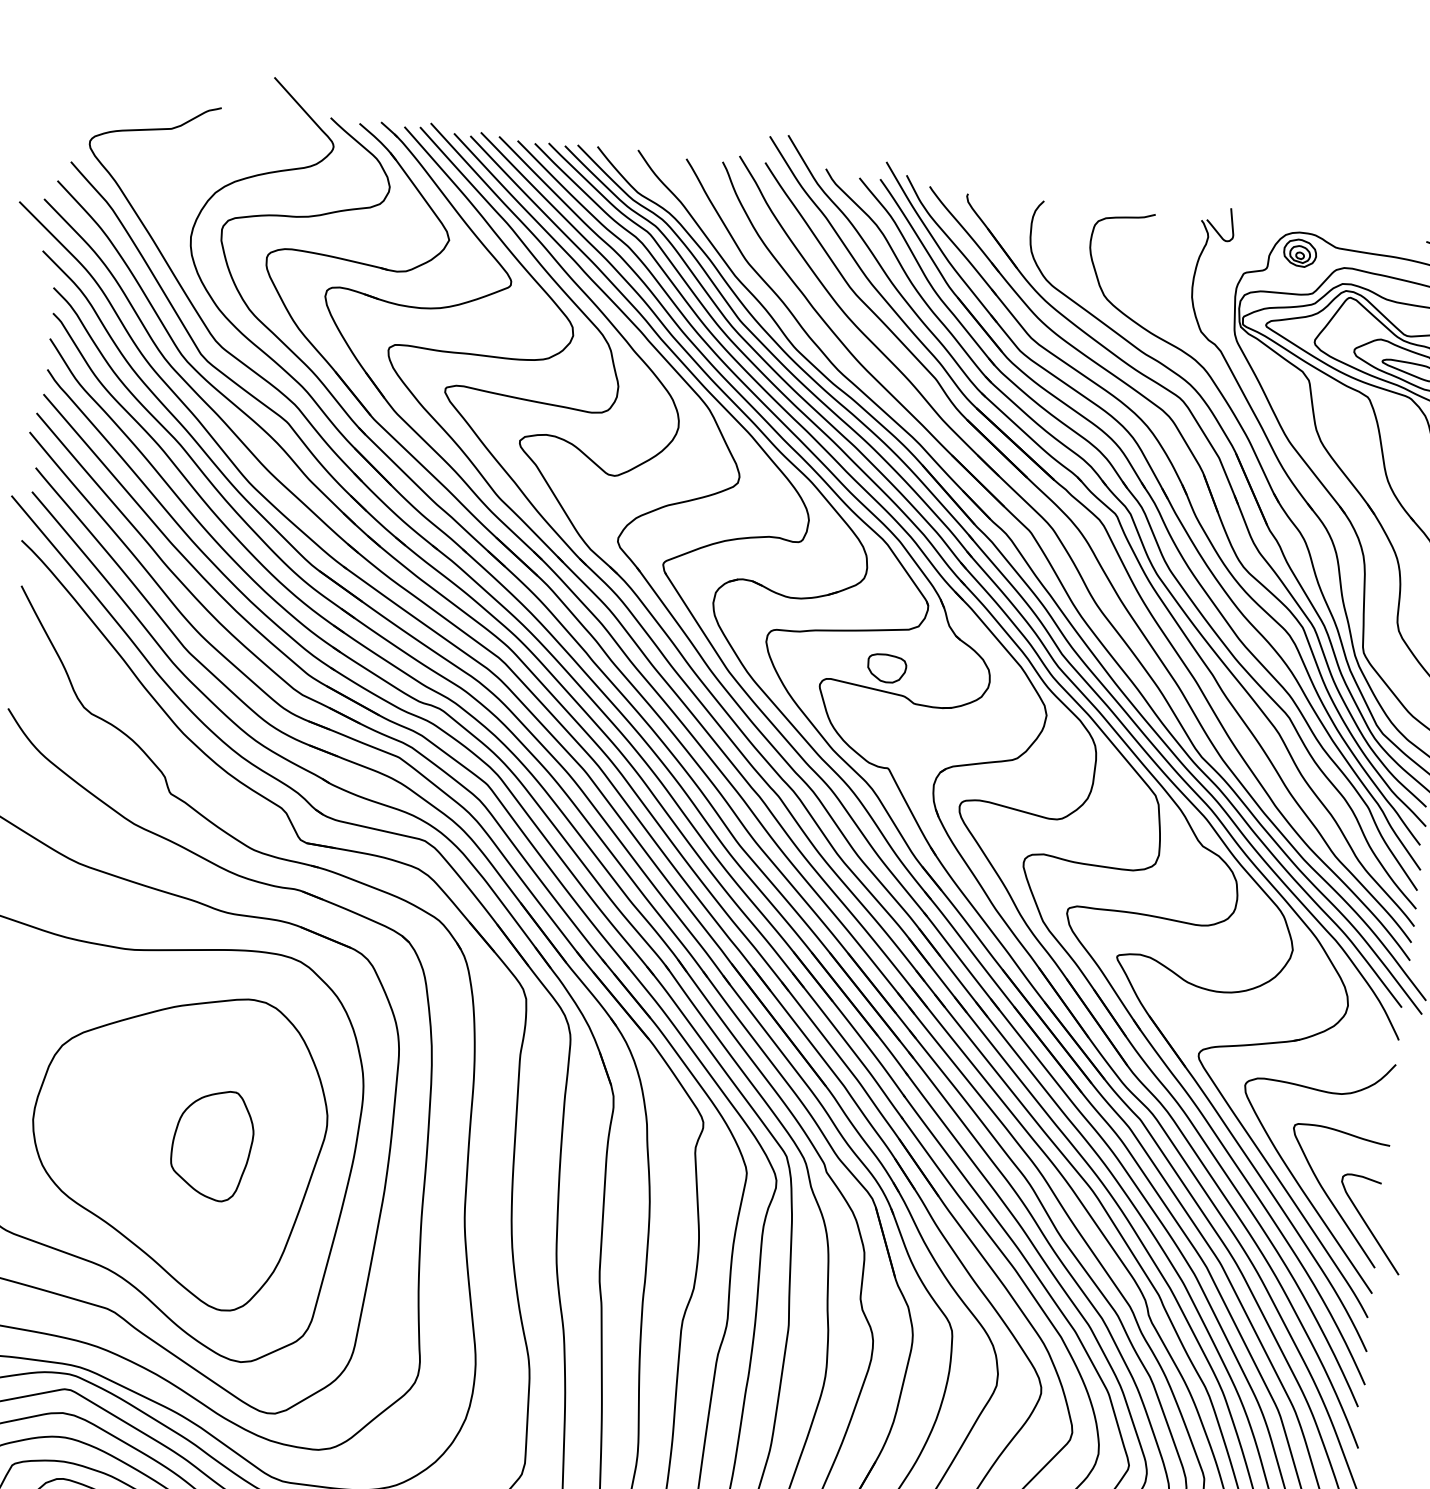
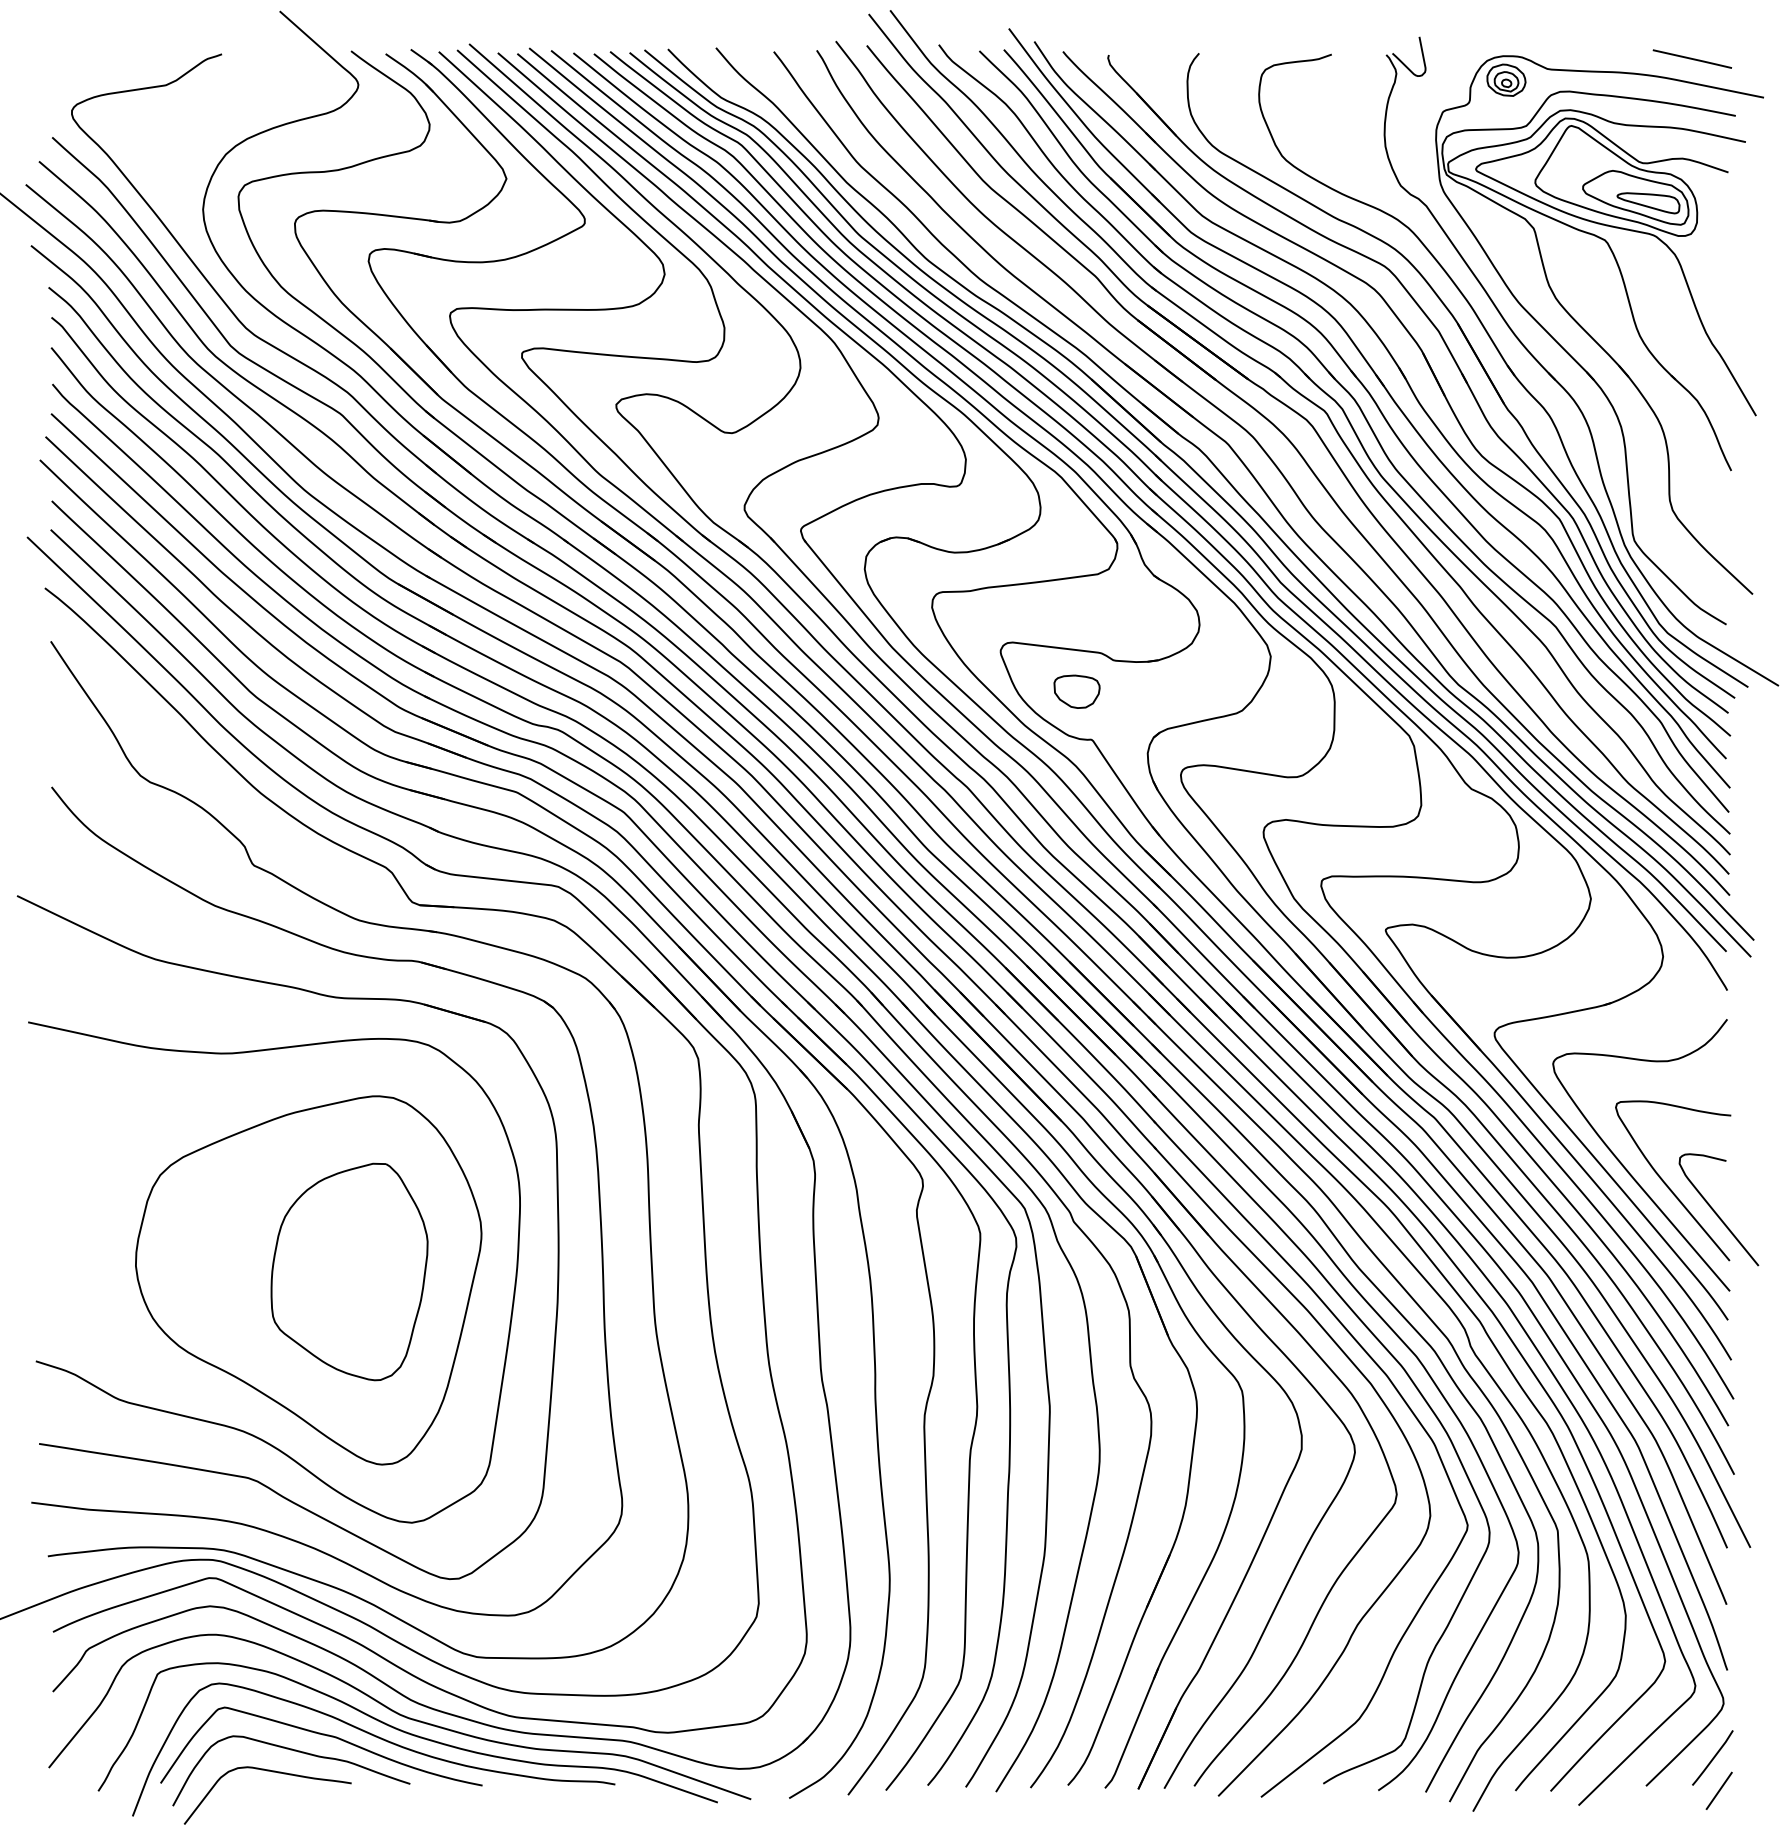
part: (886, 668) -> (1076, 691), moved
part: (212, 1144) -> (349, 1271), size x1.67

